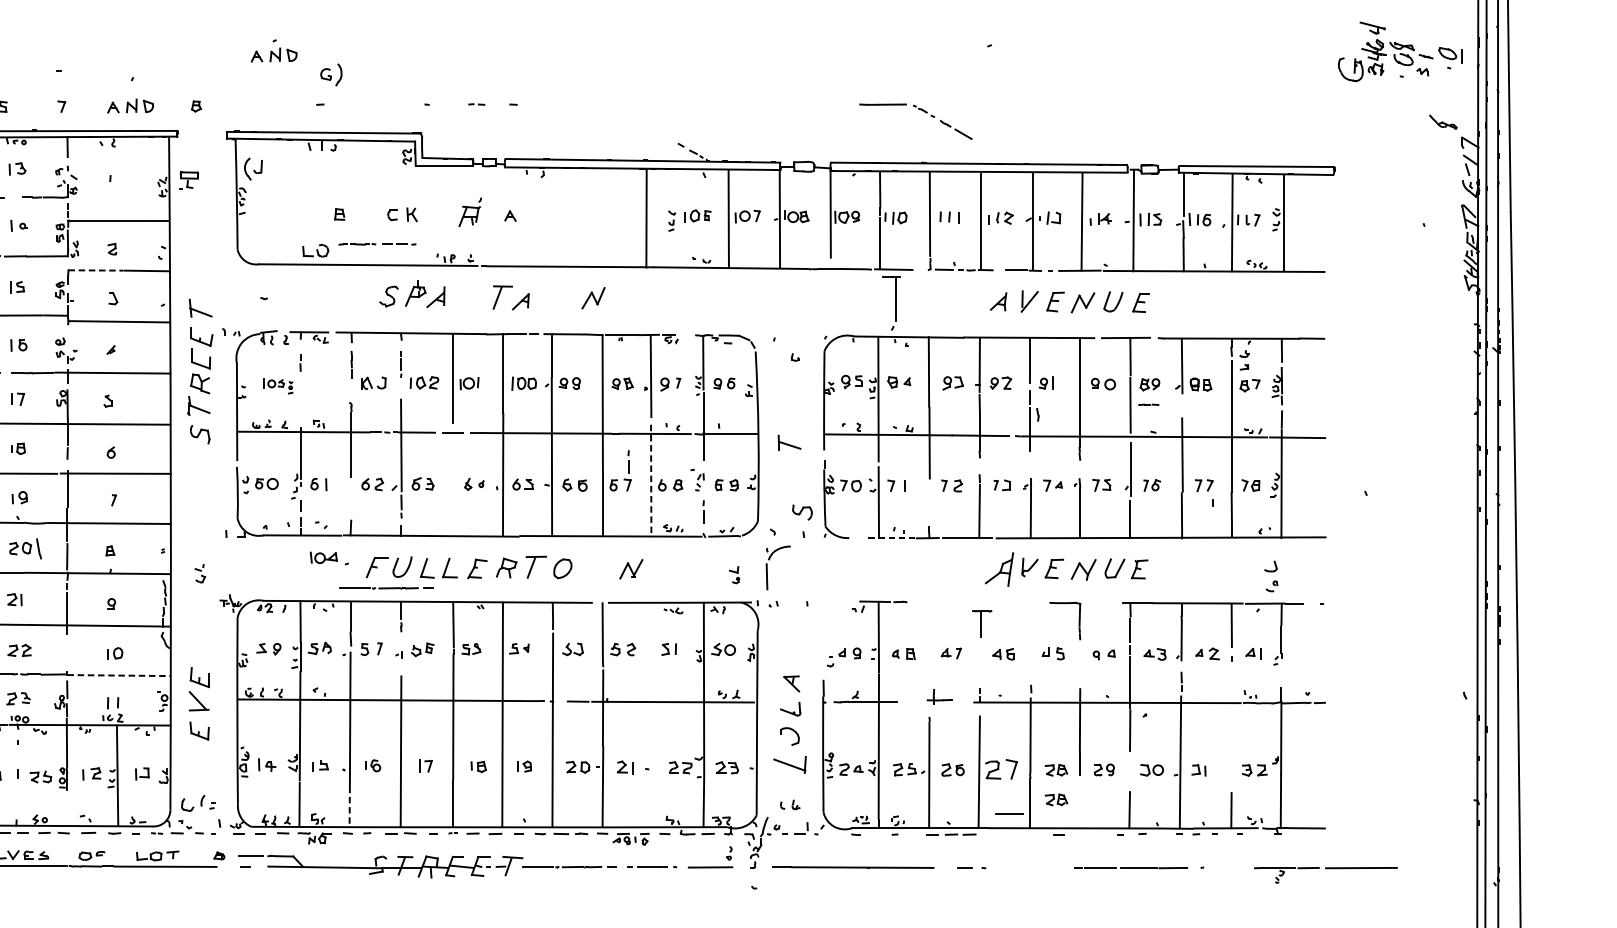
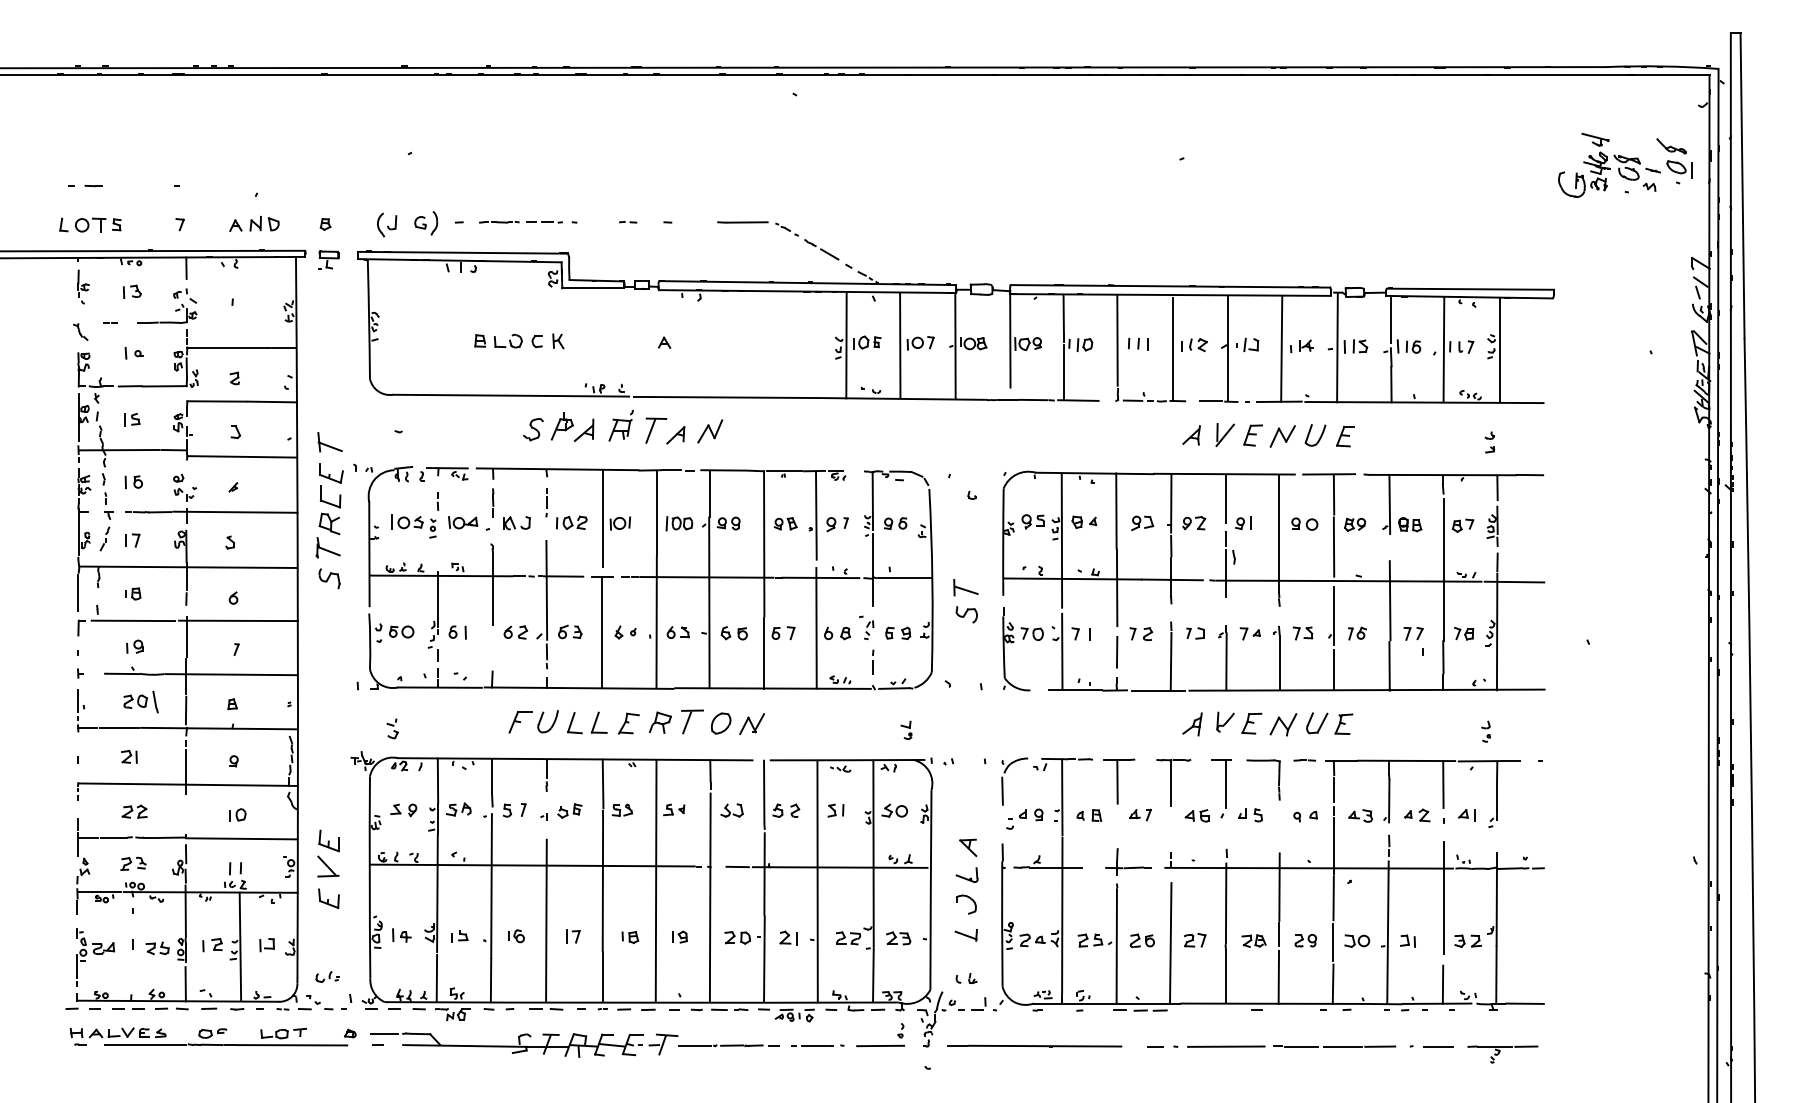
part: (274, 54) -> (409, 168), removed
part: (331, 75) -> (426, 223), moved
part: (919, 110) -> (782, 228), moved
part: (1443, 122) -> (1671, 146), moved
part: (253, 168) -> (387, 224), moved
part: (189, 179) -> (328, 259), moved
part: (469, 212) -> (620, 425), moved
line: (646, 218) -> (846, 345), moved
line: (376, 244) -> (519, 222), moved
part: (314, 250) -> (507, 340), moved
line: (96, 270) -> (217, 401), dashed -> solid
part: (593, 298) -> (710, 431), moved
part: (891, 302) -> (1221, 788), moved
part: (1243, 360) -> (1489, 442), moved
part: (277, 386) -> (413, 526), size x1.43
line: (1148, 404) -> (1304, 760), moved
part: (628, 461) -> (792, 607), removed
line: (651, 480) -> (816, 628), dashed -> solid
line: (452, 484) -> (602, 632), added
line: (929, 502) -> (1116, 651), added
part: (802, 512) -> (966, 614), moved
line: (890, 538) -> (1074, 690), dashed -> solid
part: (329, 558) -> (469, 523), moved
part: (767, 567) -> (1003, 781), moved
part: (630, 568) -> (751, 723), moved
part: (999, 569) -> (1192, 724), size x0.62
part: (200, 573) -> (392, 728), moved
part: (1270, 576) -> (1485, 731), size x0.62
part: (386, 588) -> (530, 744), removed
part: (931, 622) -> (1119, 781), added
part: (981, 623) -> (1173, 782), size x1.67
line: (118, 675) -> (241, 838), dashed -> solid
part: (940, 696) -> (1128, 861), size x1.67
line: (652, 715) -> (817, 881), added
line: (1231, 729) -> (1443, 897), added
part: (789, 765) -> (965, 935), size x0.62
part: (1002, 769) -> (1195, 940), size x0.62
line: (1130, 771) -> (1333, 942), added
part: (1055, 799) -> (1253, 972), removed
part: (198, 803) -> (327, 976), size x0.62
line: (1079, 803) -> (1278, 976), added
line: (350, 806) -> (491, 980), dashed -> solid
line: (66, 810) -> (185, 984), added
line: (1009, 814) -> (1438, 1046), moved
line: (1361, 867) -> (1226, 1046), moved

